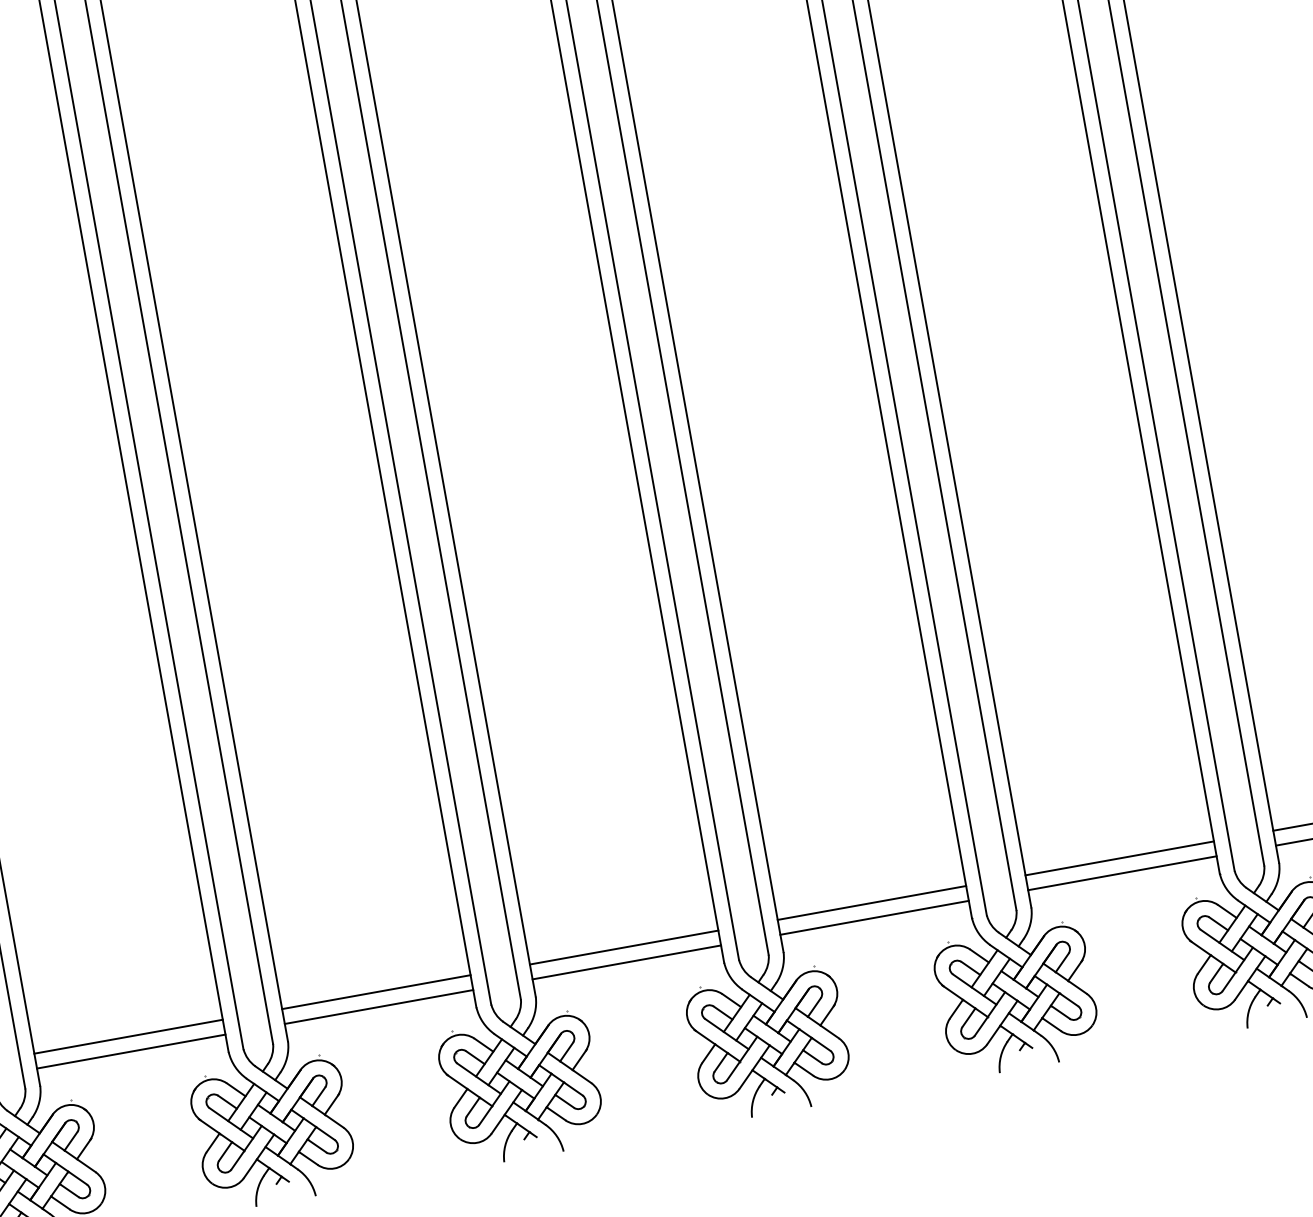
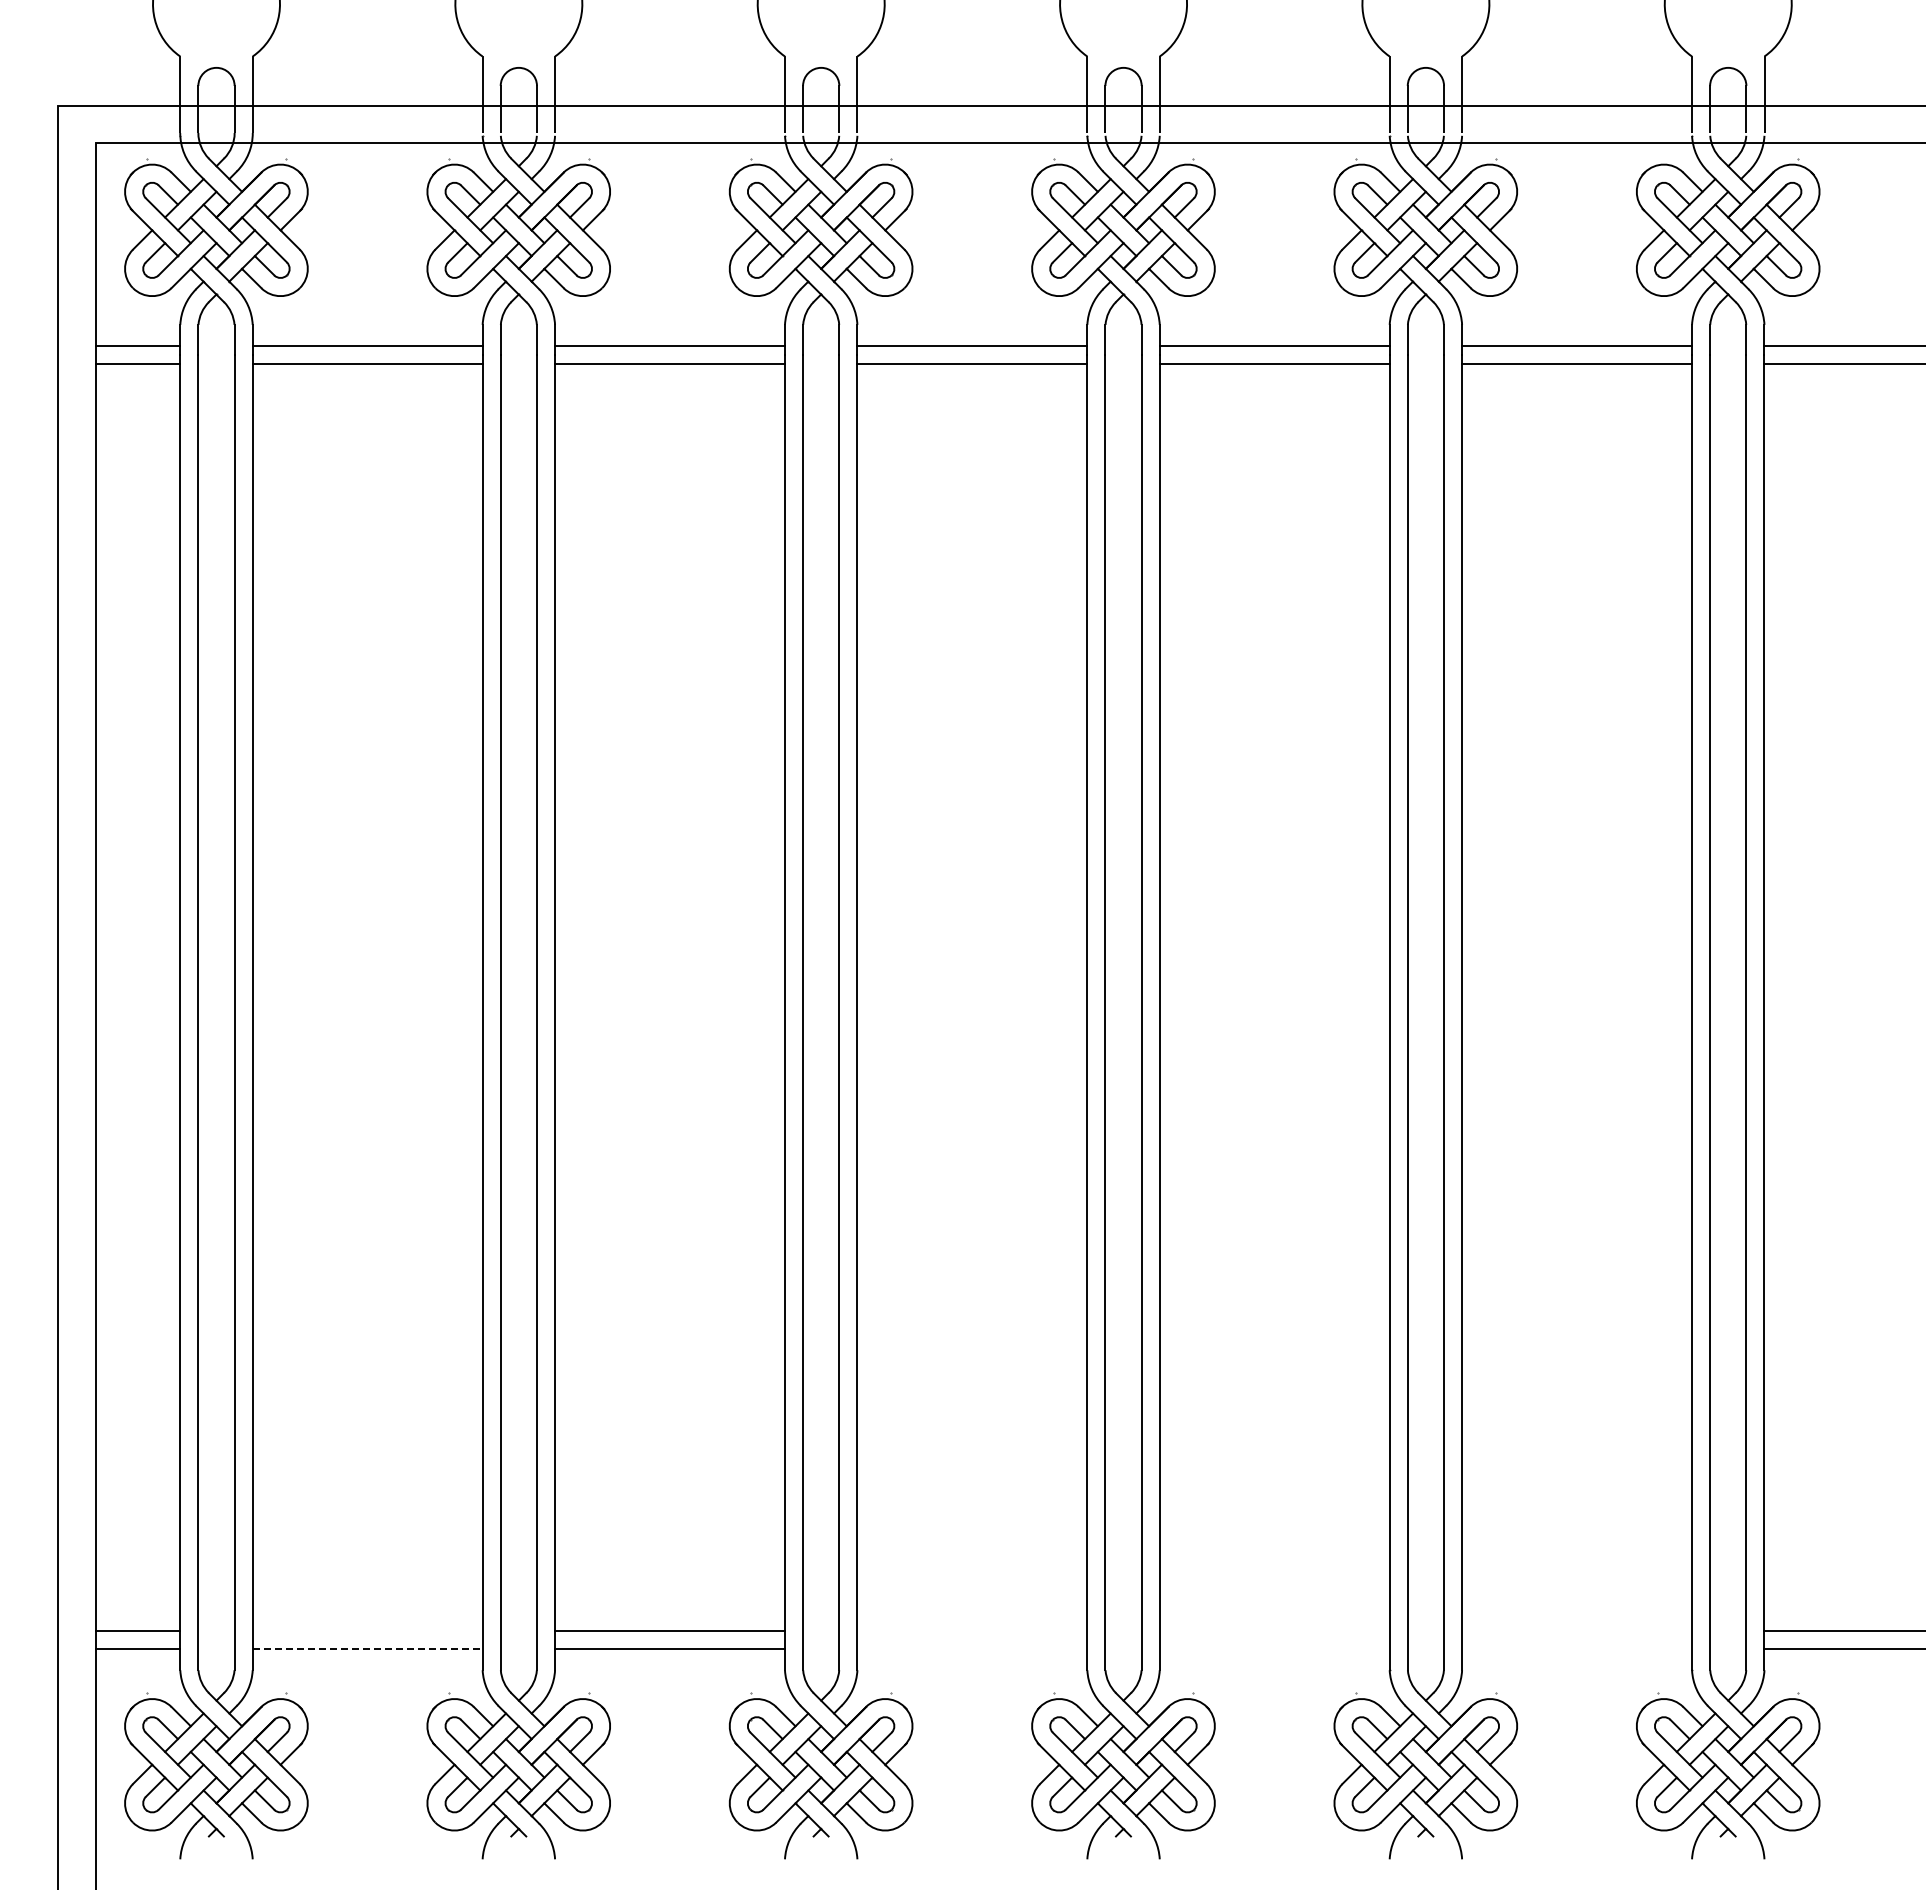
line: (1119, 858) -> (1576, 1631), removed
line: (1122, 873) -> (1576, 1649), removed
line: (871, 903) -> (1274, 1631), removed
line: (874, 918) -> (1274, 1649), removed
line: (624, 947) -> (972, 1631), removed
line: (627, 962) -> (972, 1649), removed
line: (128, 1037) -> (367, 1631), removed
line: (131, 1051) -> (367, 1649), solid -> dashed

